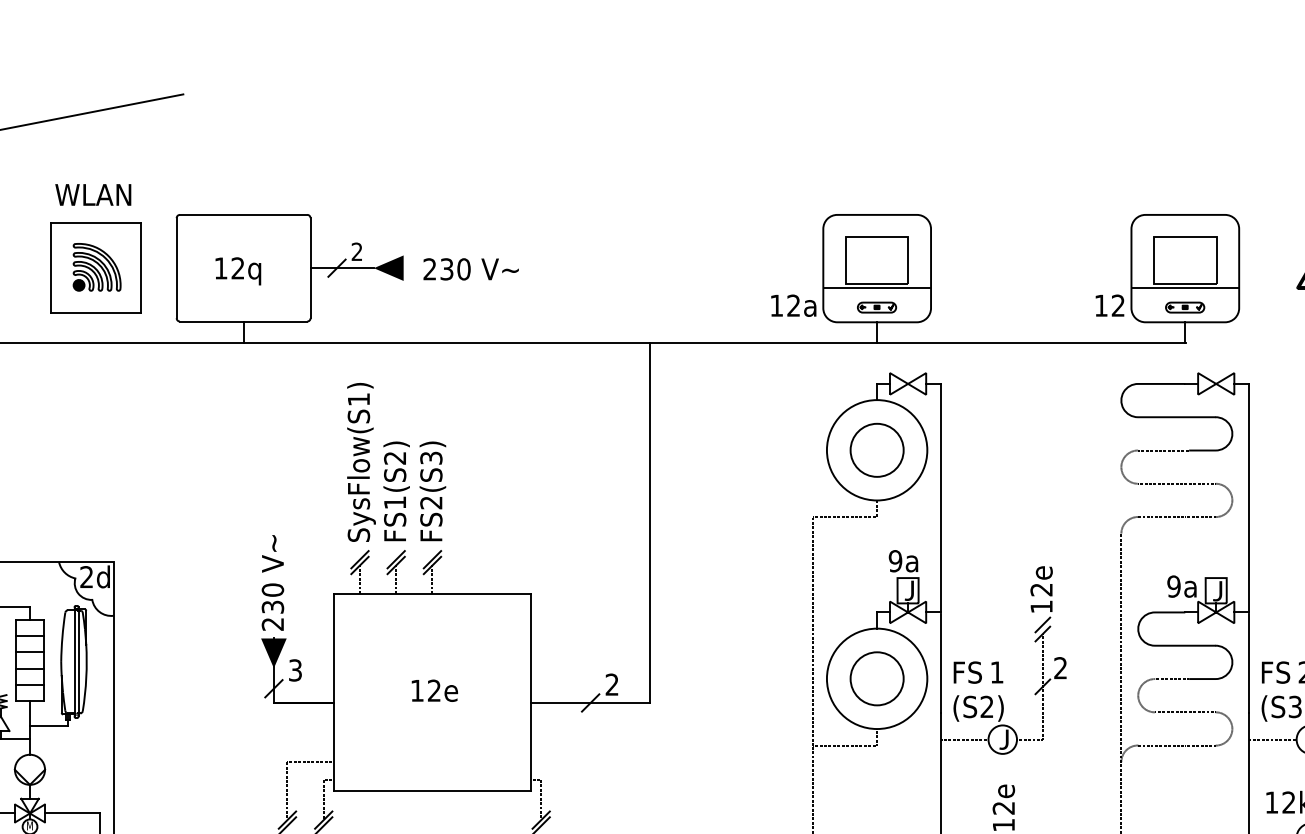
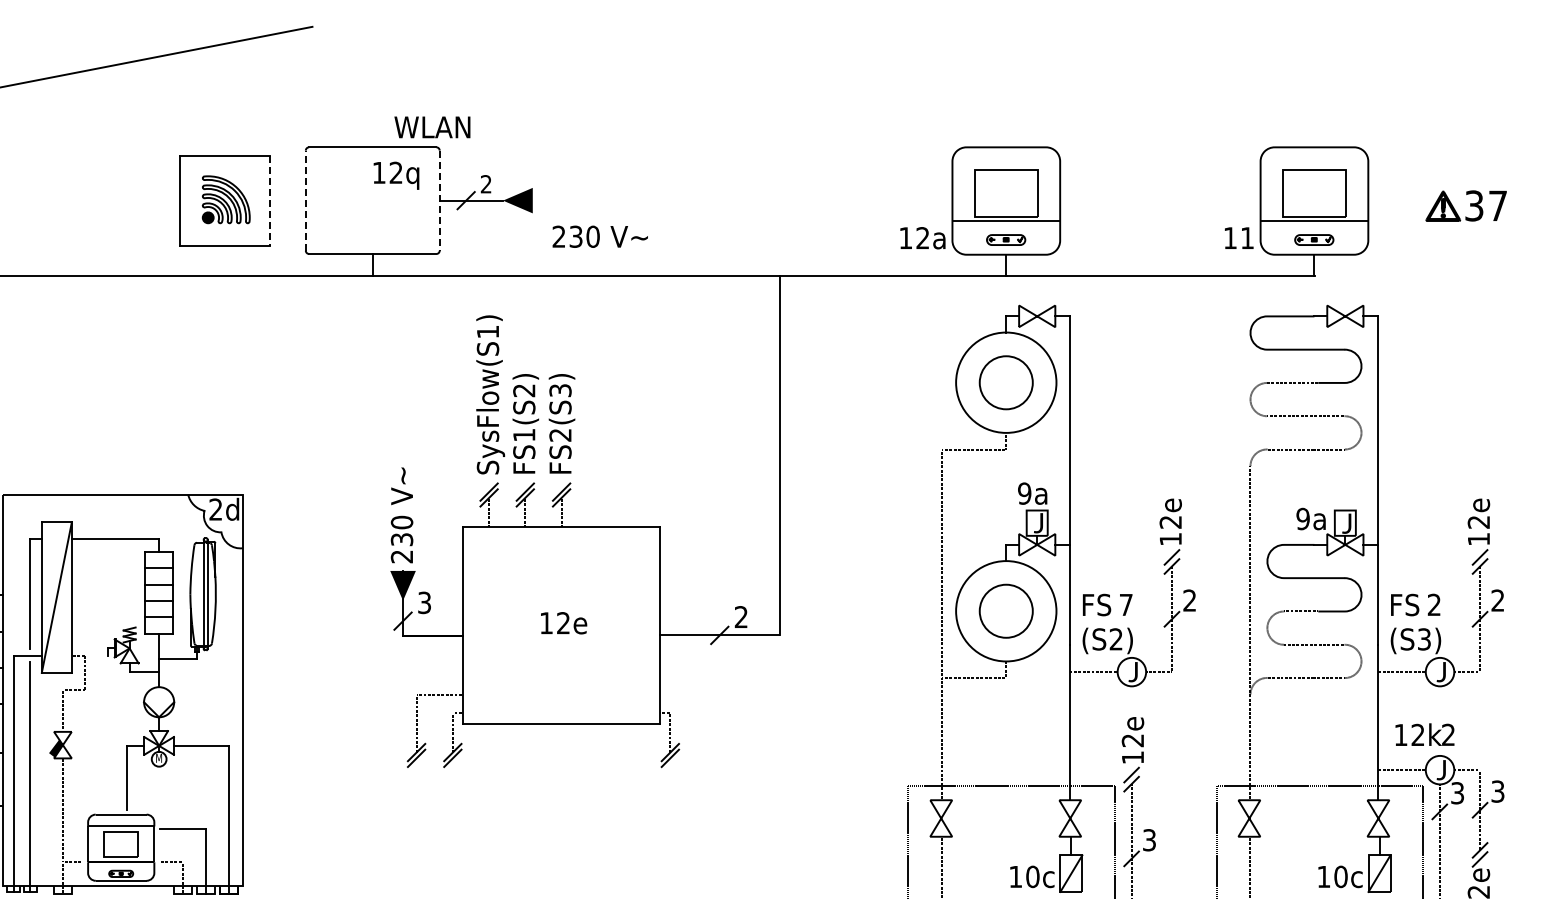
text: (93, 195) -> (432, 127), moved
line: (176, 268) -> (305, 200), solid -> dashed
line: (141, 269) -> (270, 201), solid -> dashed
line: (310, 269) -> (439, 201), solid -> dashed
text: (470, 269) -> (599, 236), moved
text: (238, 271) -> (396, 175), moved
text: (1118, 305) -> (1247, 237), 12 -> 11
text: (997, 672) -> (1126, 604), 1 -> 7

